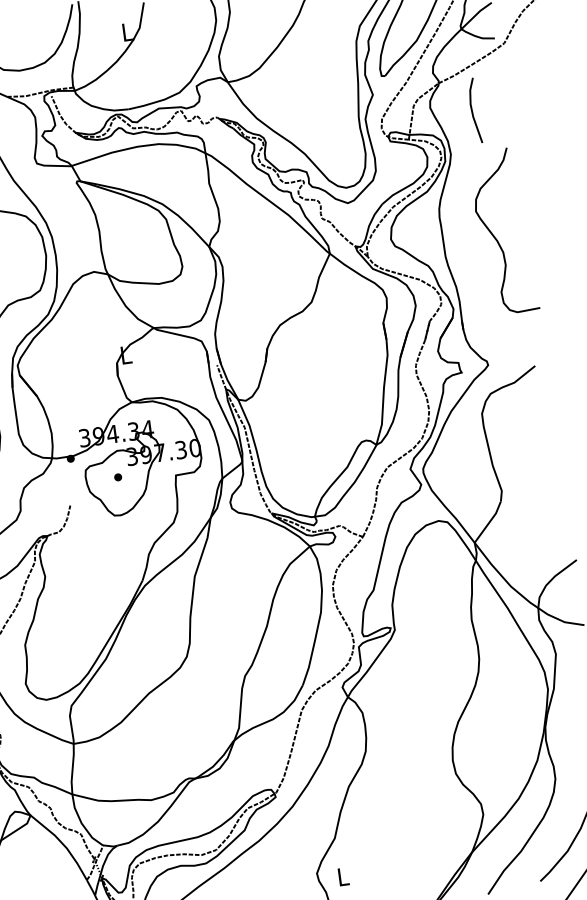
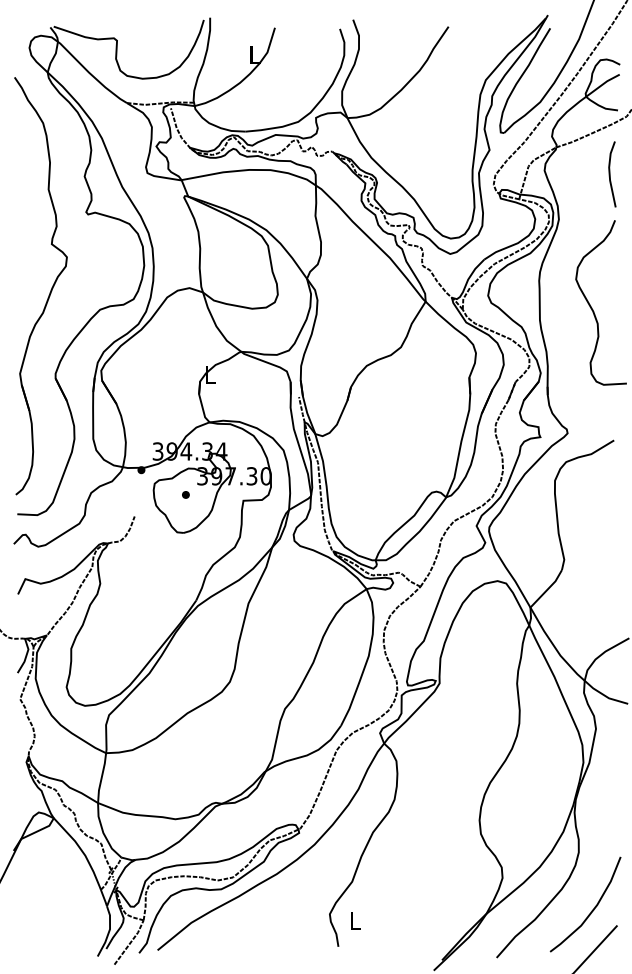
line: (472, 111) -> (610, 174), moved

